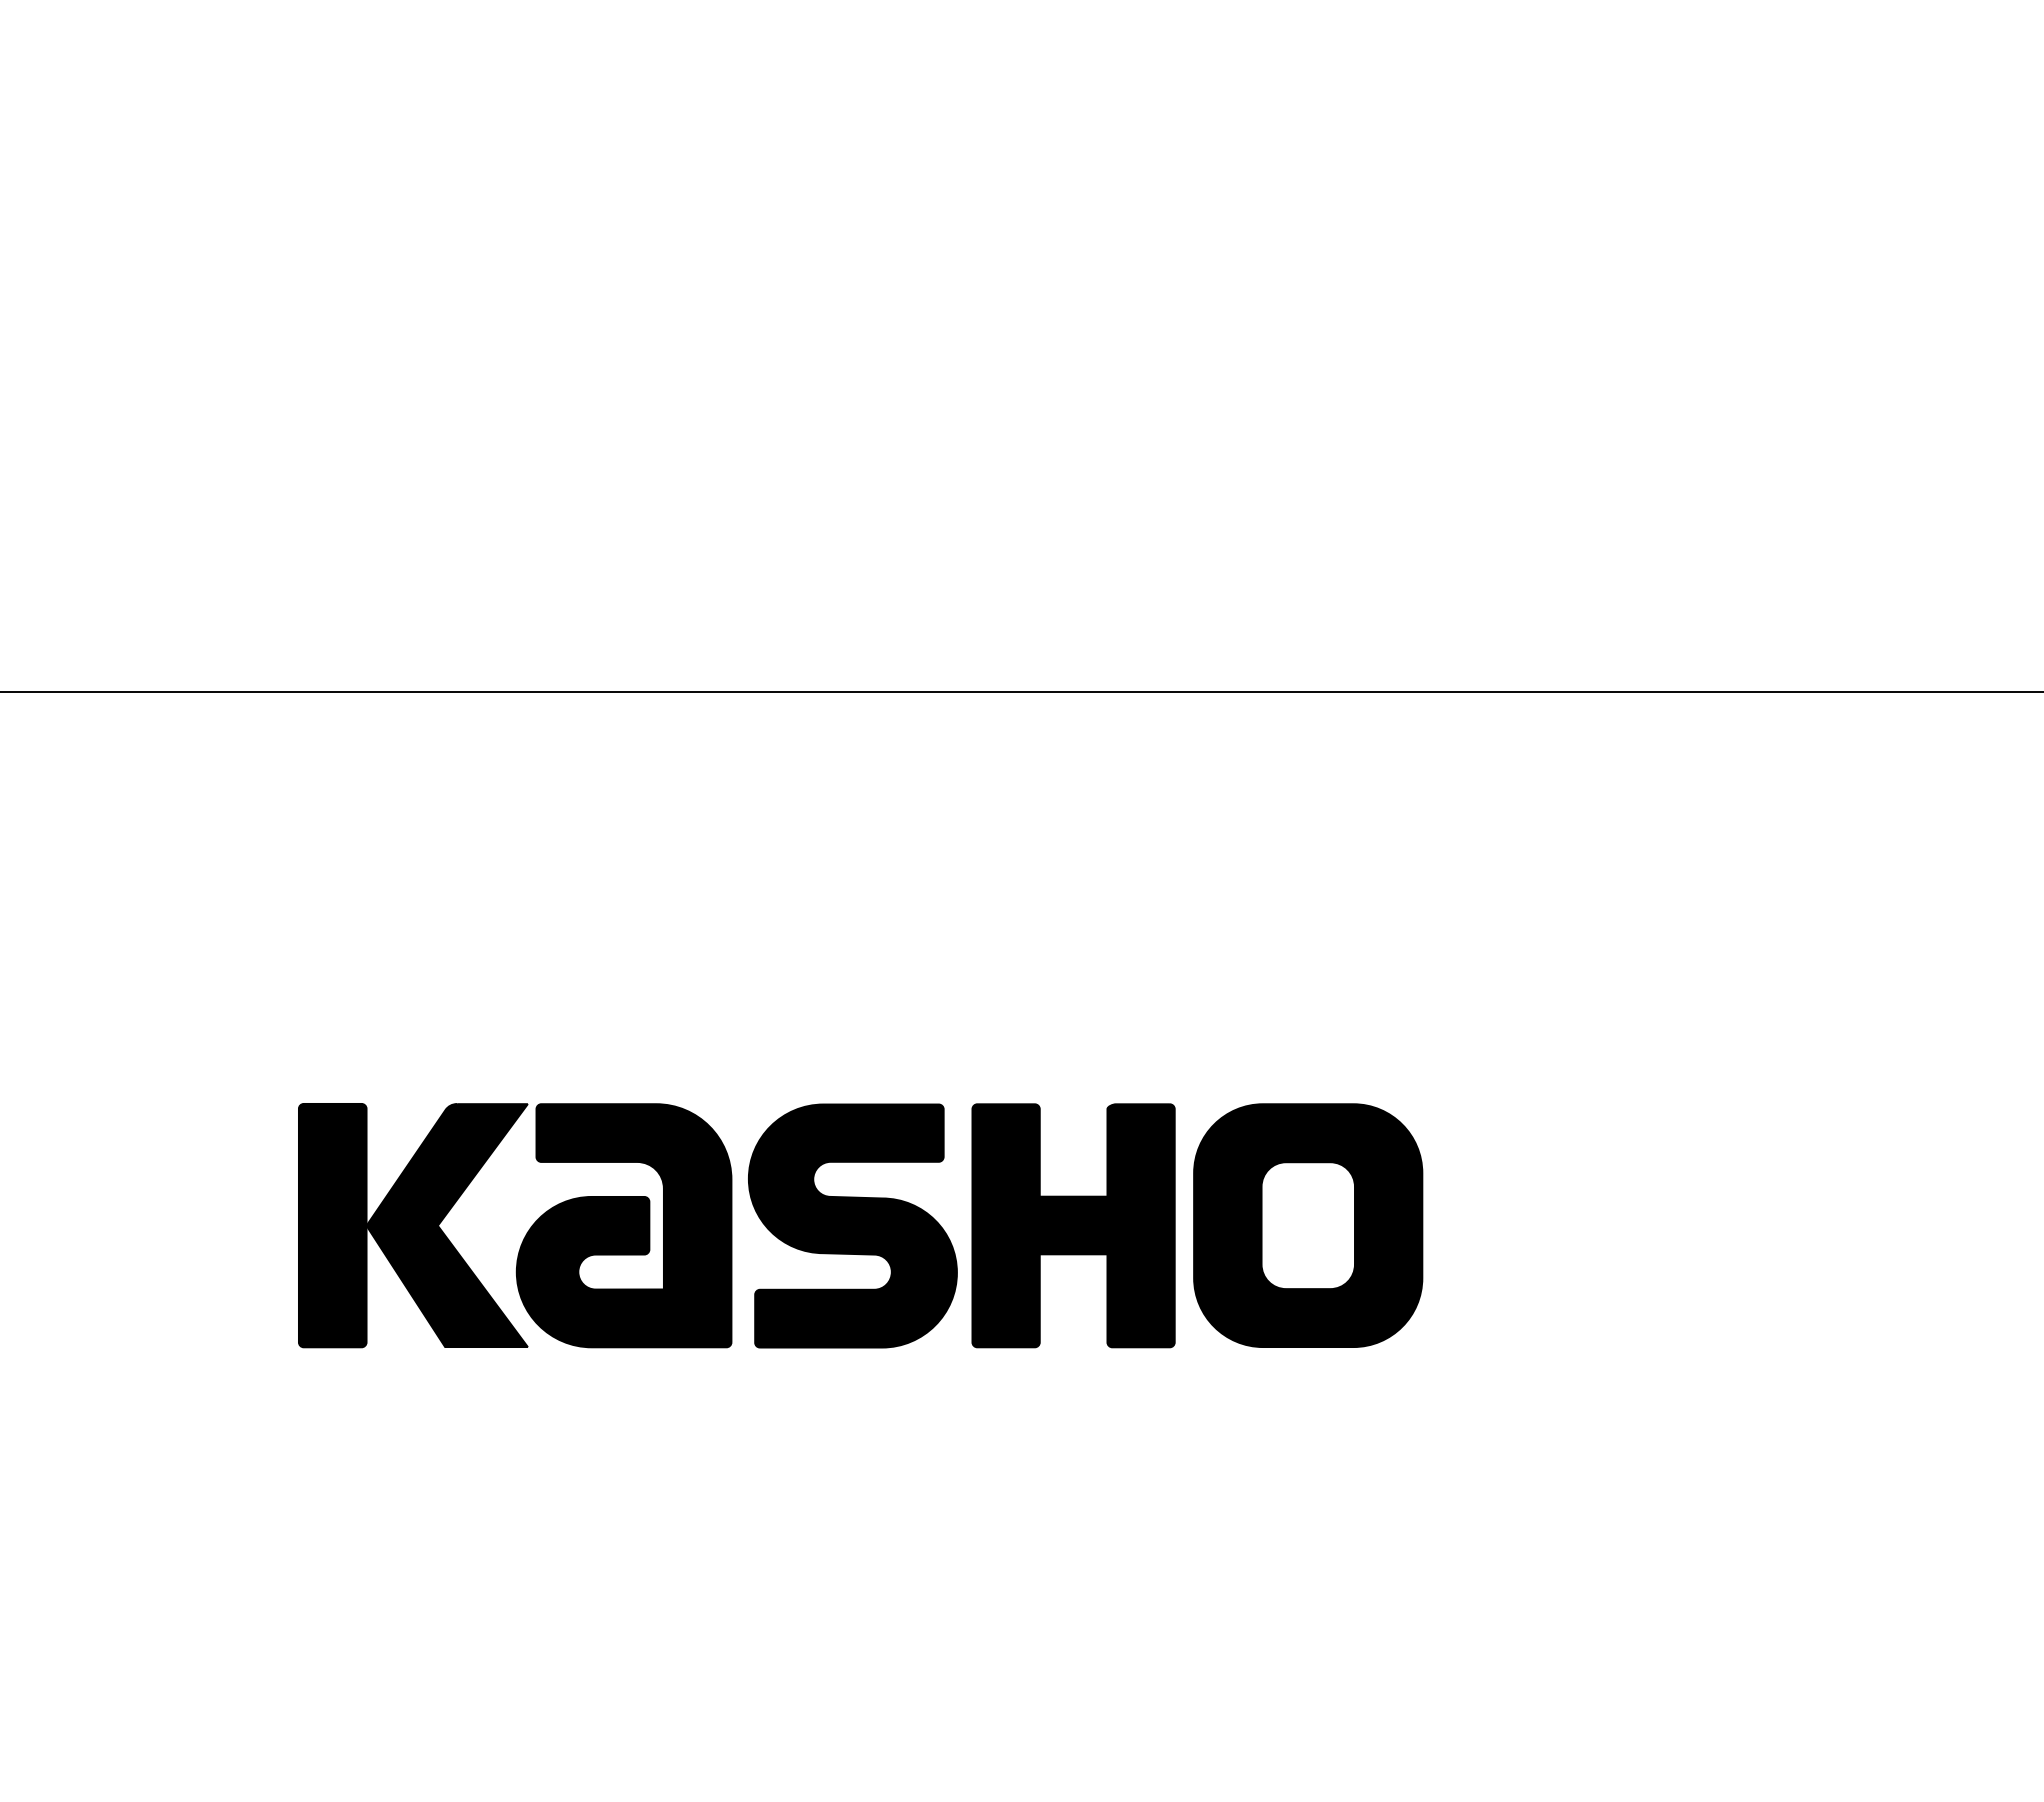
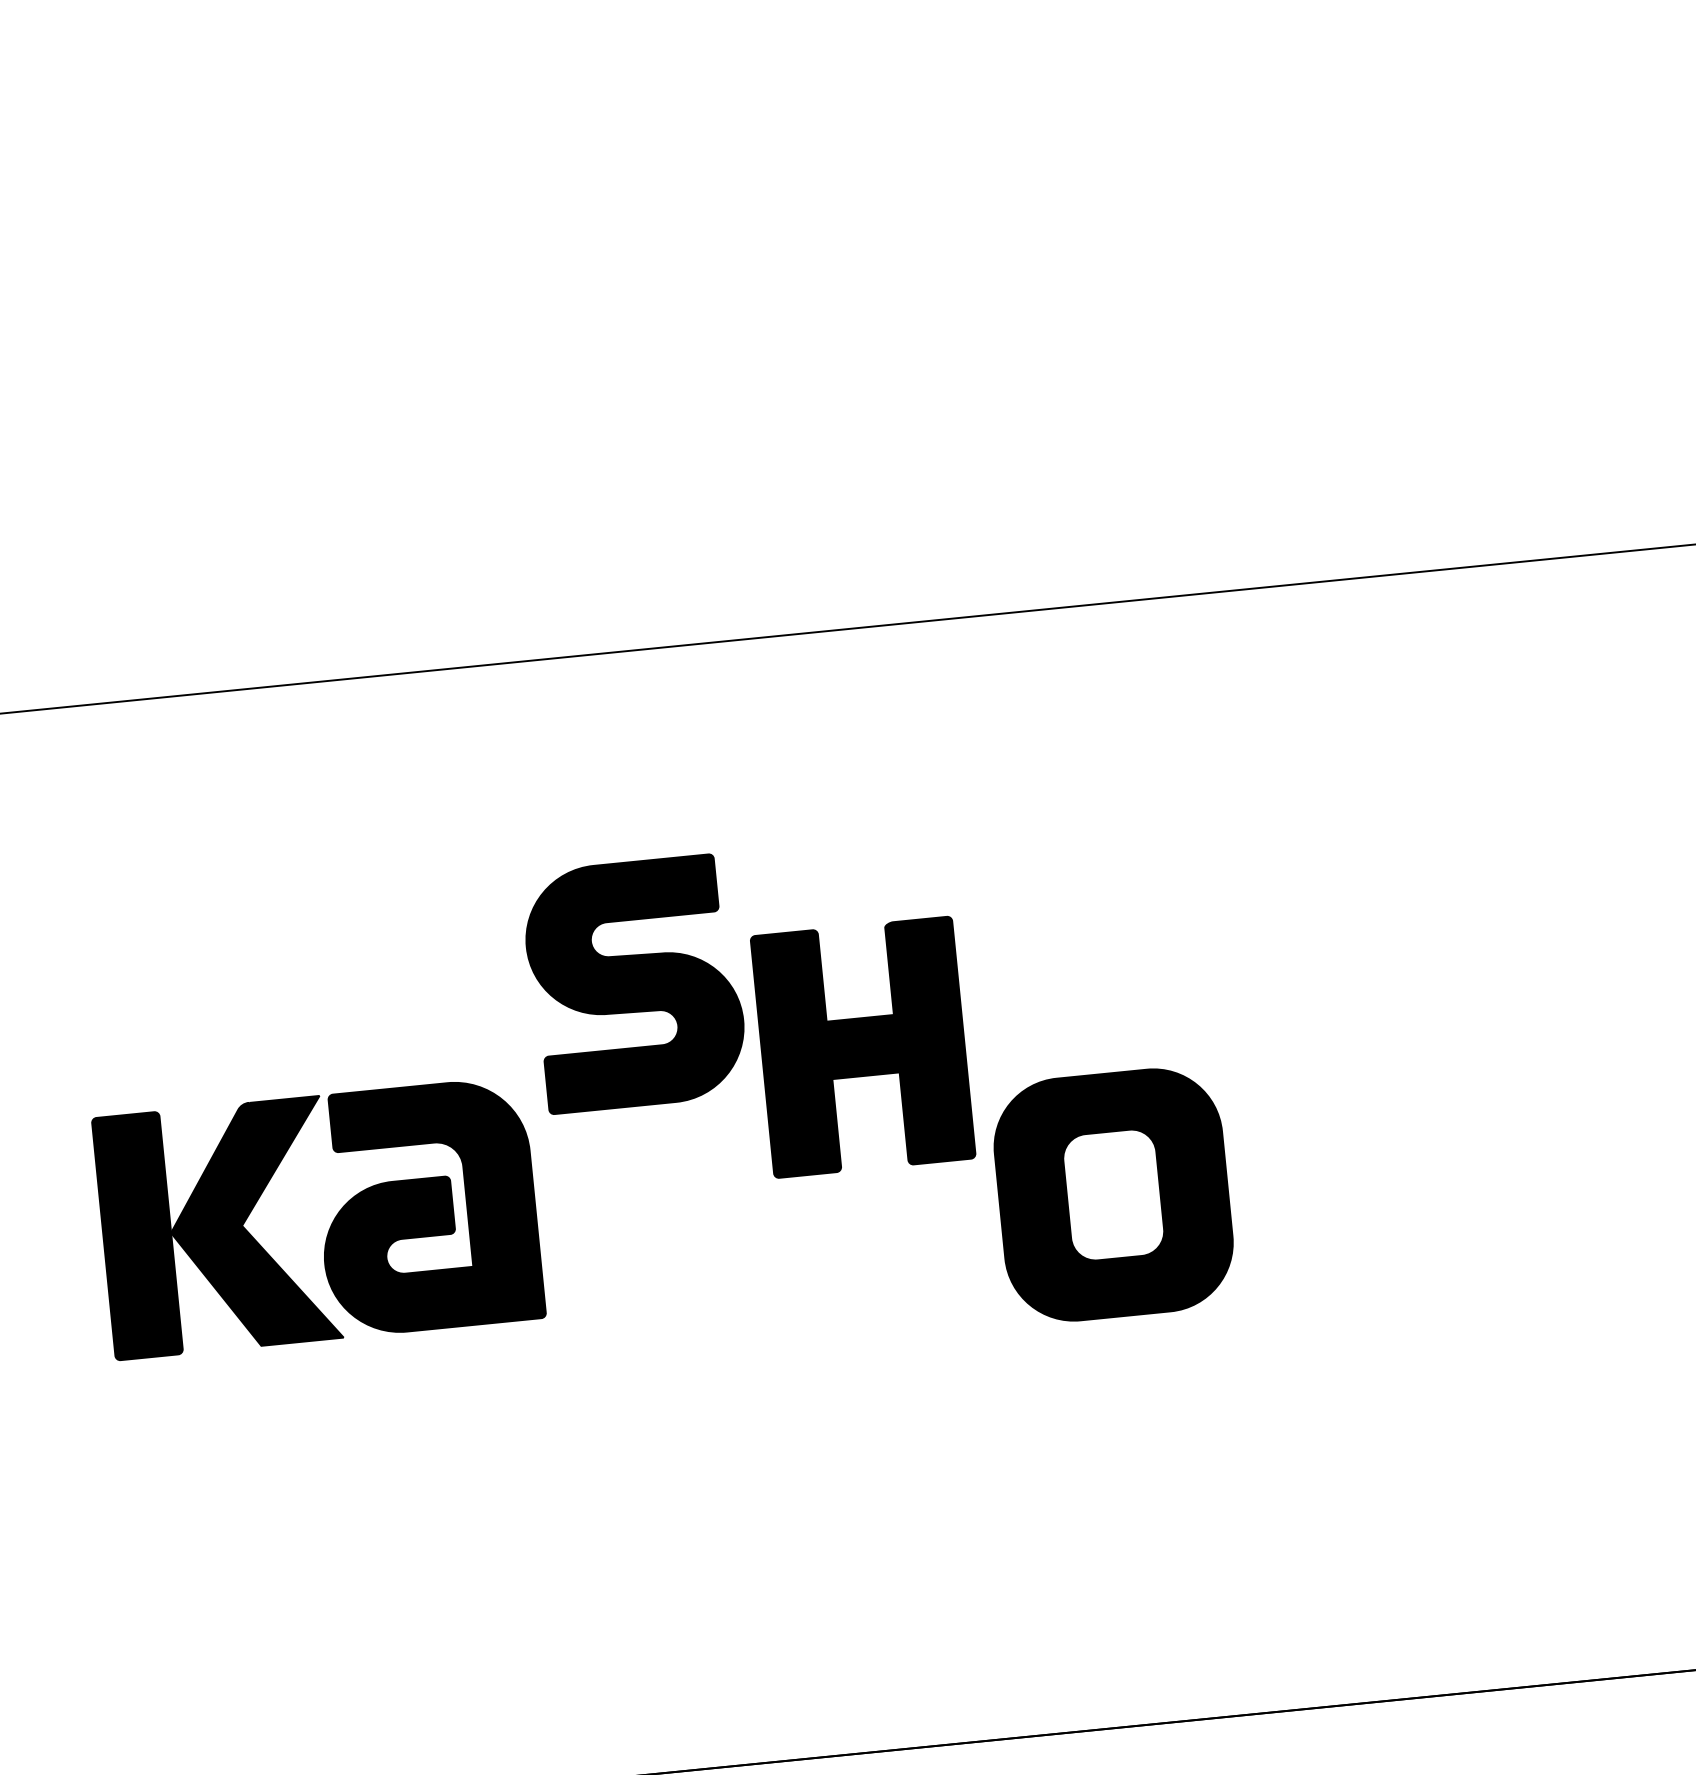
part: (852, 1225) -> (634, 983), moved
part: (1073, 1225) -> (863, 1047), moved
part: (1308, 1225) -> (1113, 1194), moved

